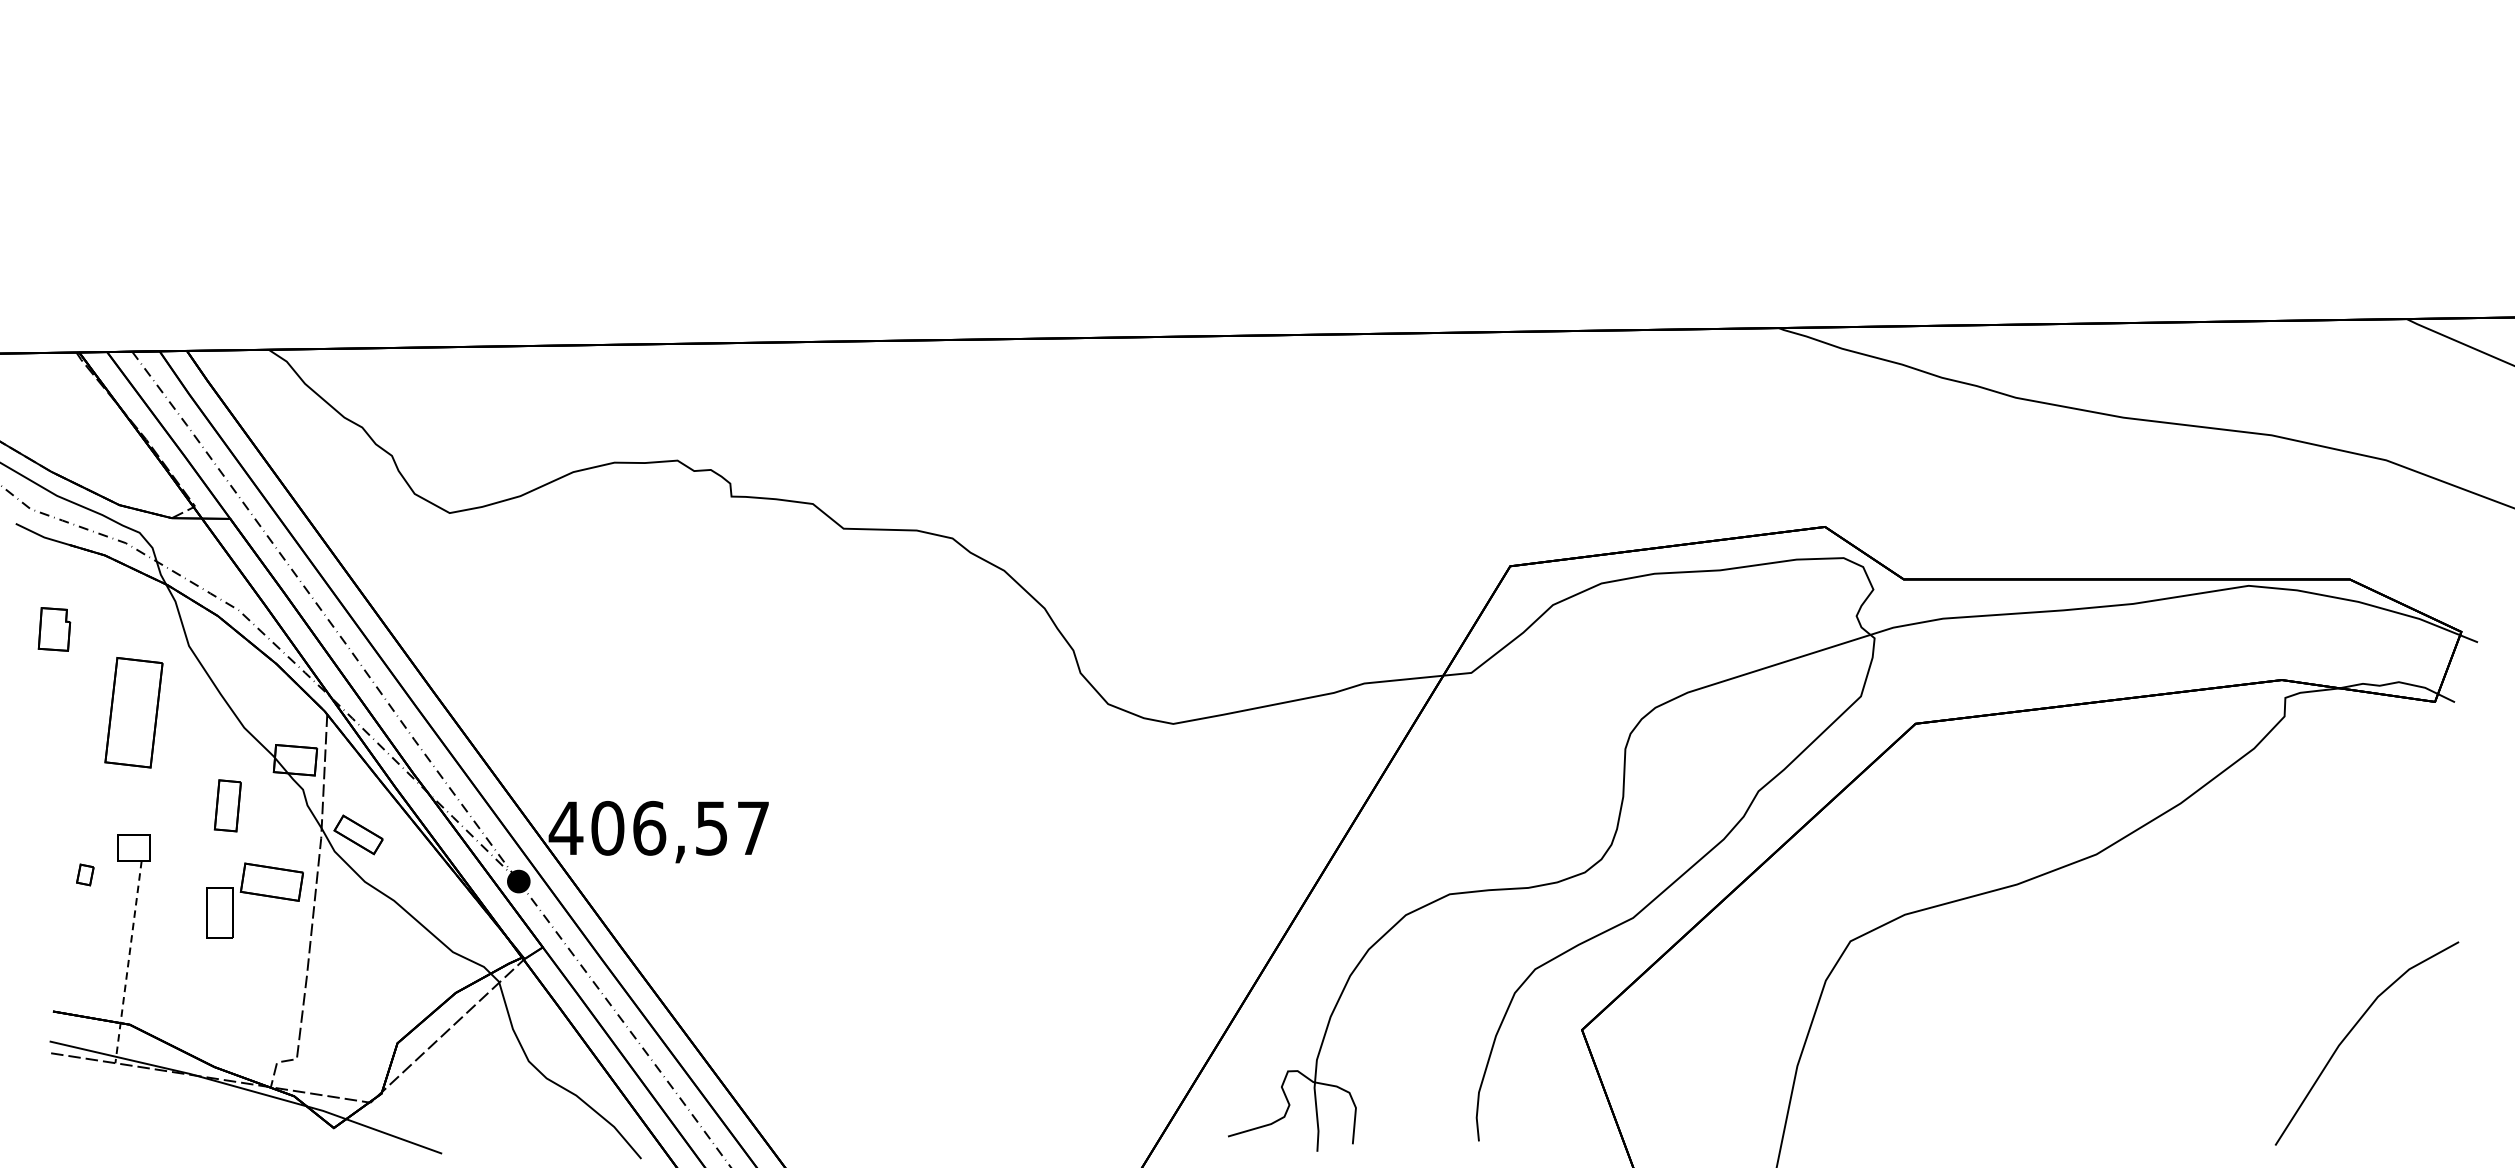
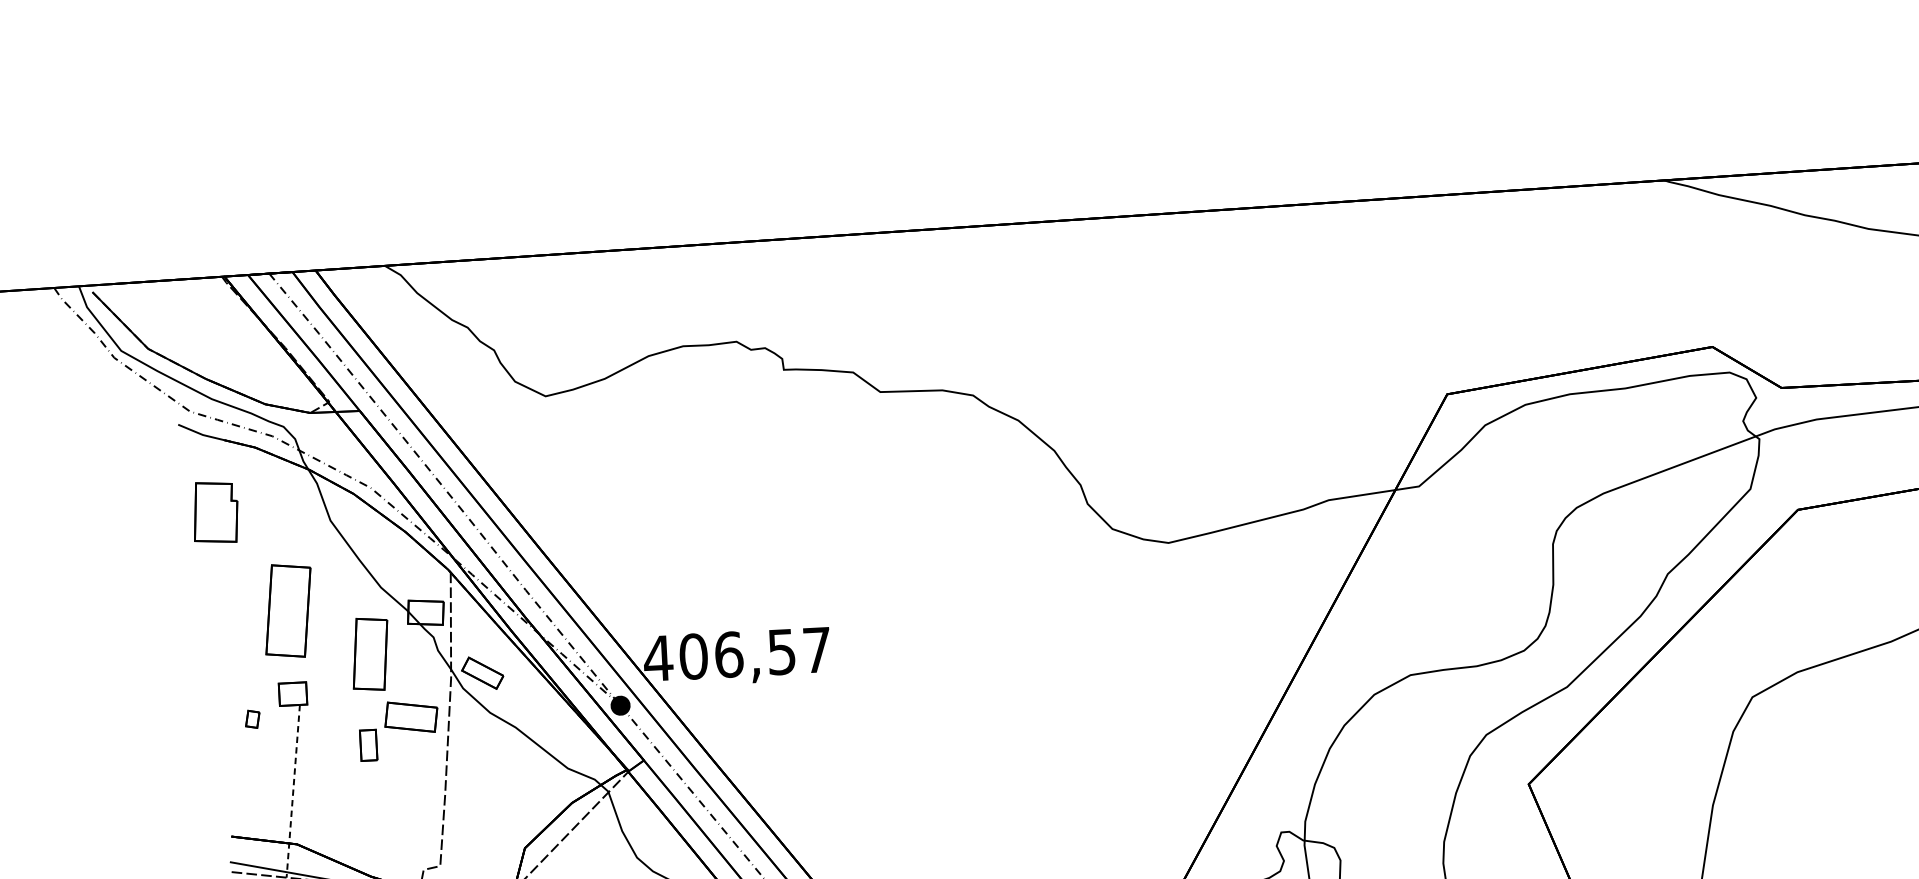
part: (54, 629) -> (215, 512), size x1.67
part: (133, 712) -> (288, 610), moved
part: (227, 805) -> (370, 654), size x1.67
part: (219, 912) -> (368, 745), size x0.71

